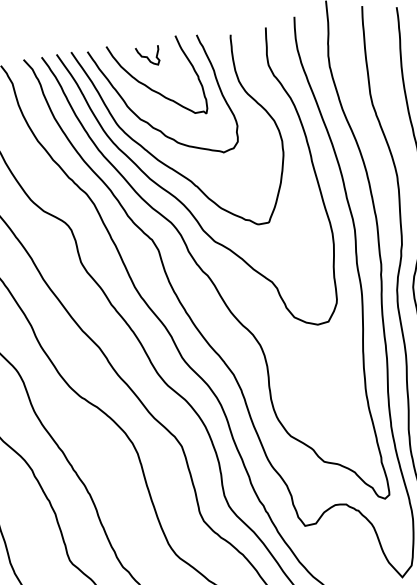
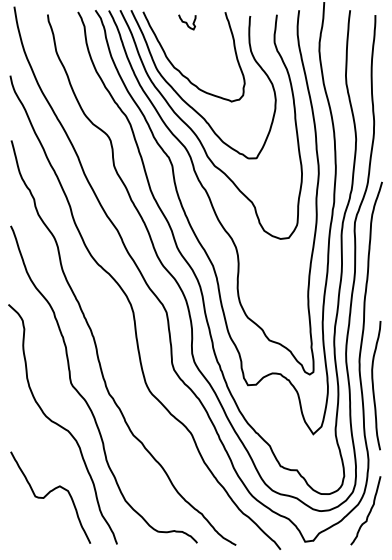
curve: (155, 89) -> (188, 47), removed

